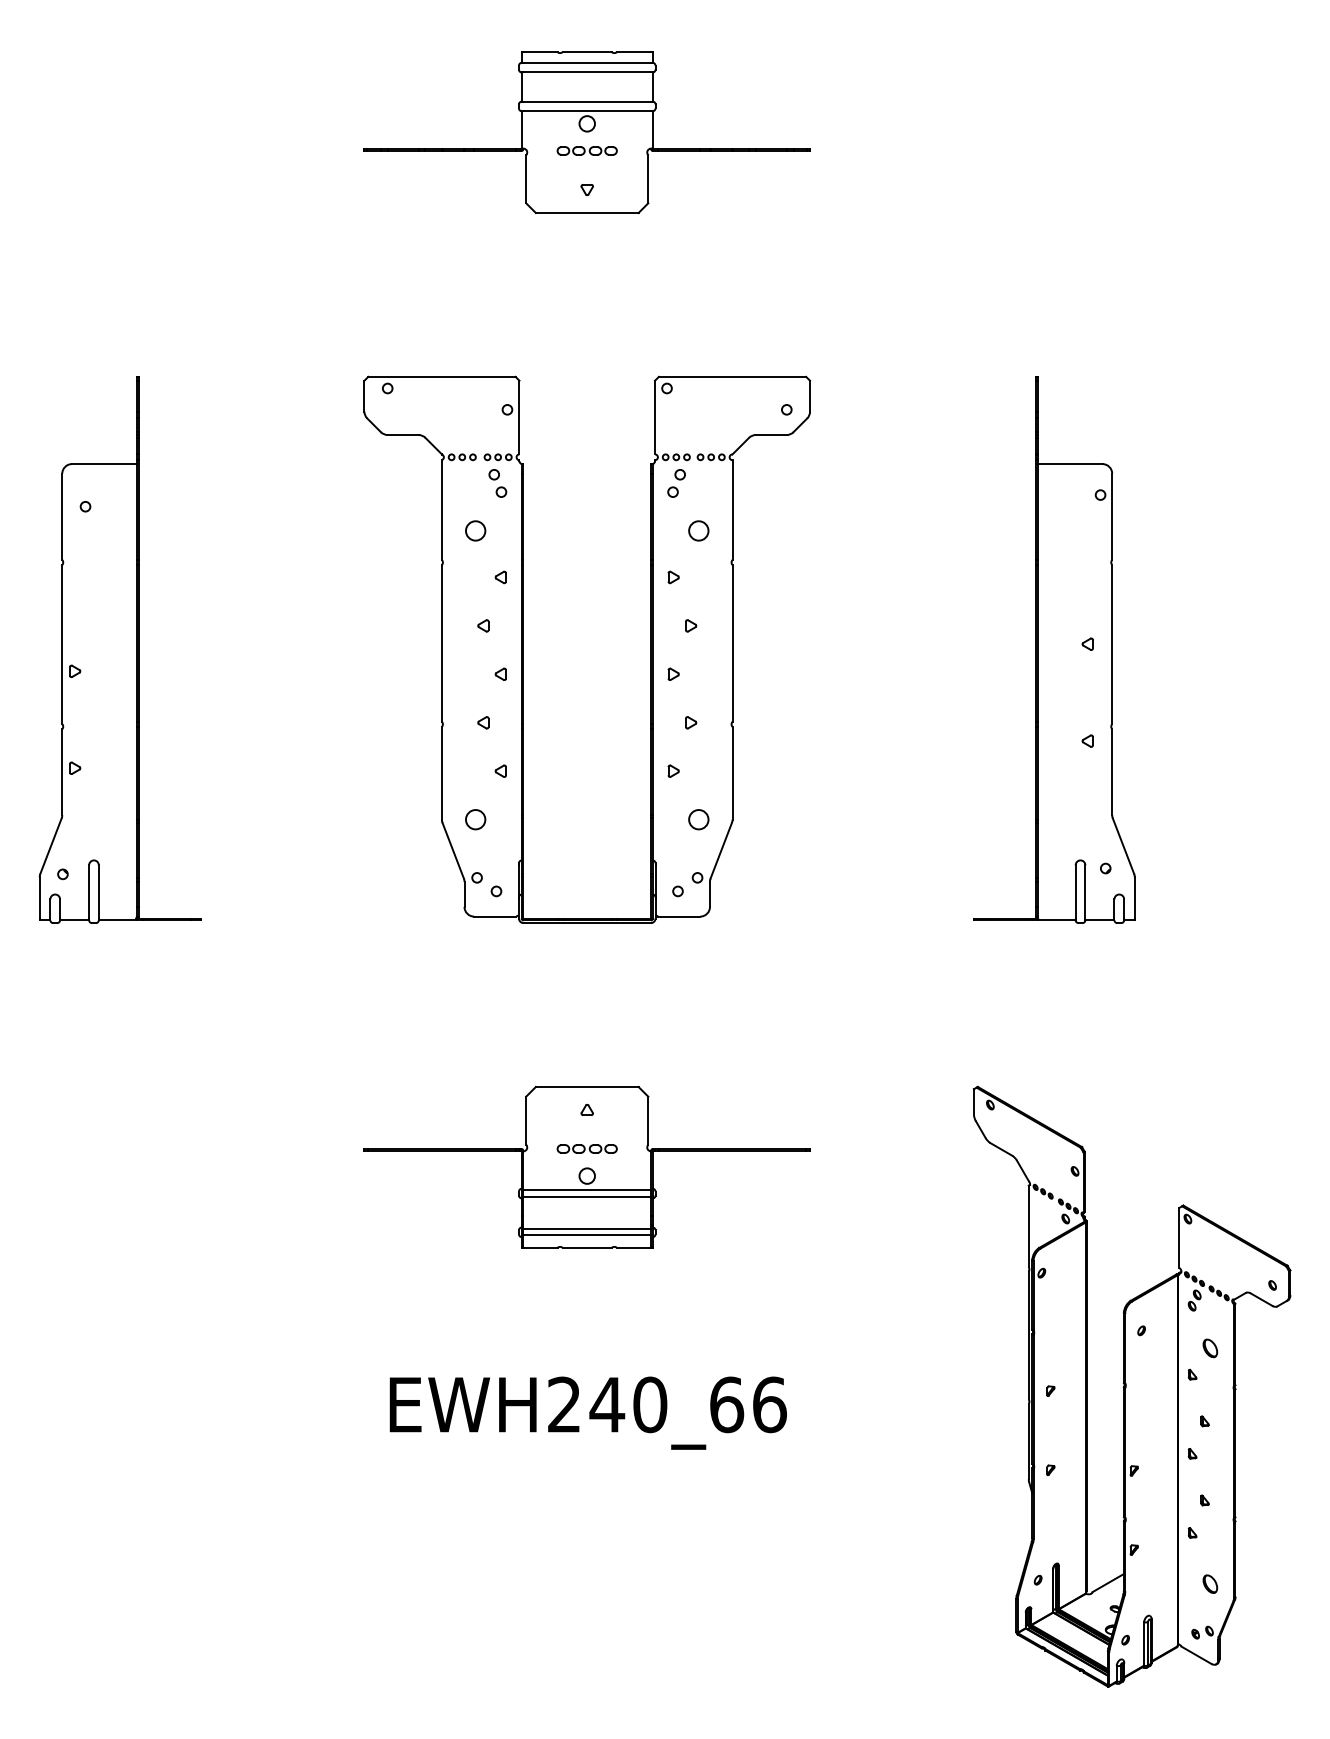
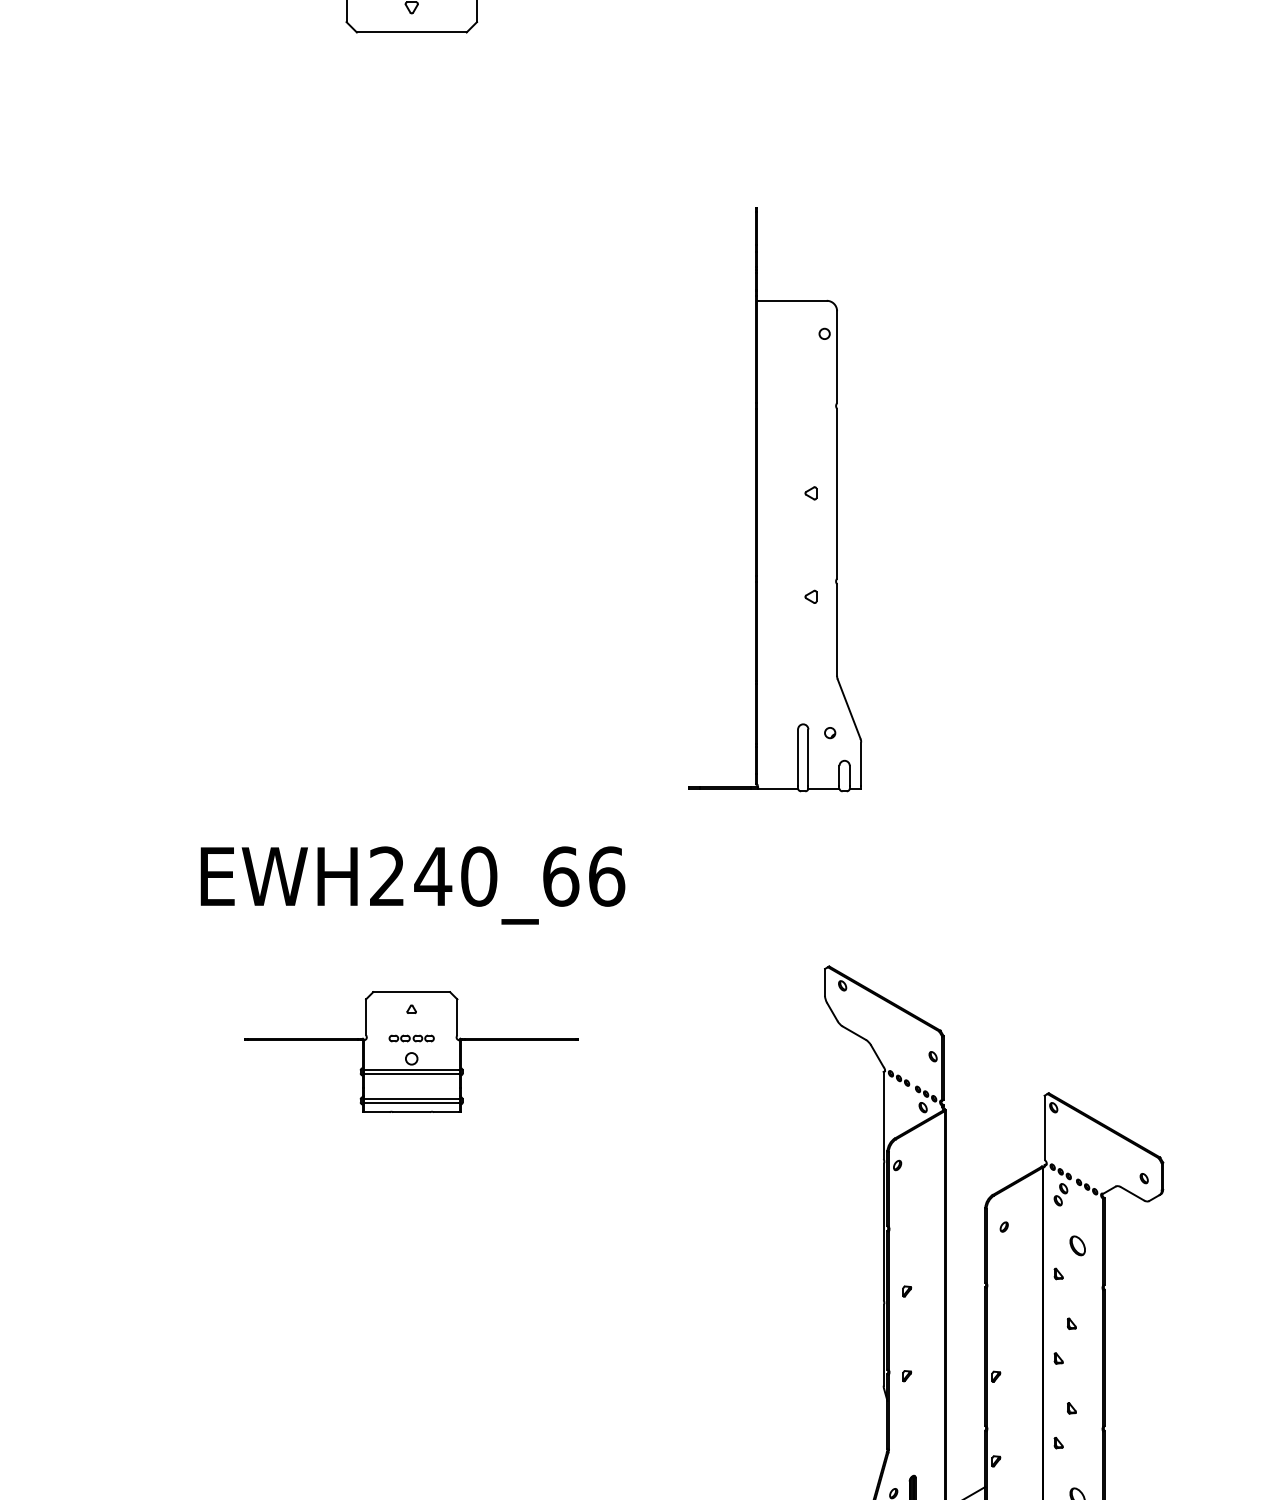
part: (650, 649) -> (479, 498), removed
part: (1054, 649) -> (775, 498), moved
part: (586, 1166) -> (410, 1051), size x0.7
text: (587, 1412) -> (412, 884), moved

